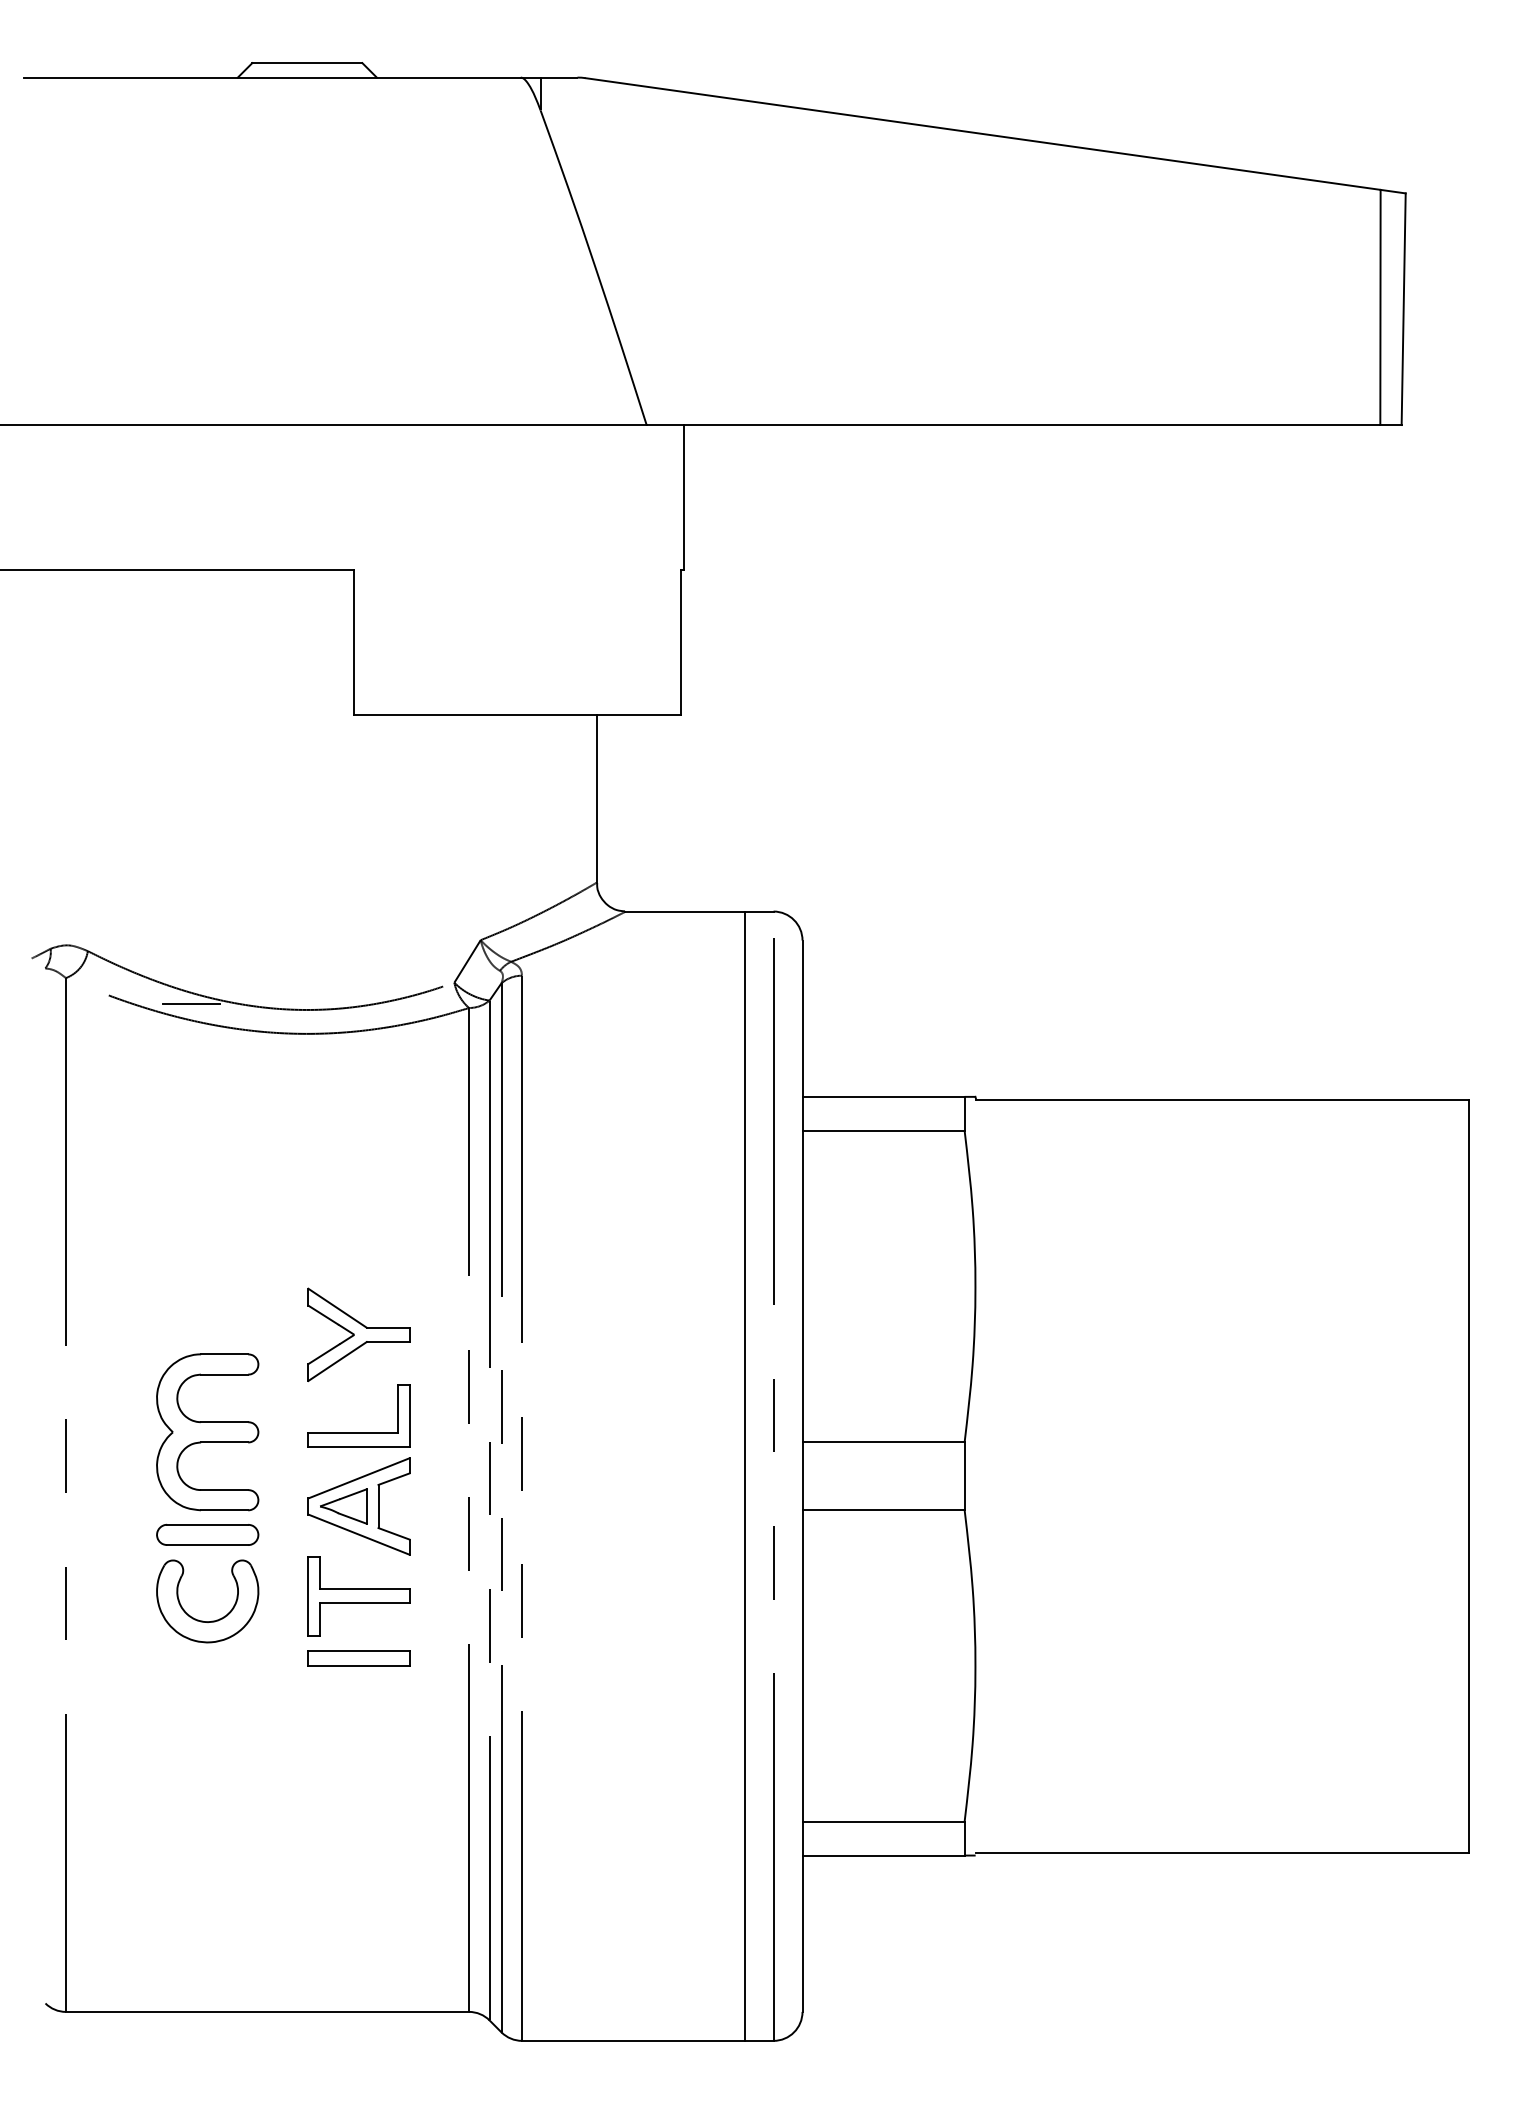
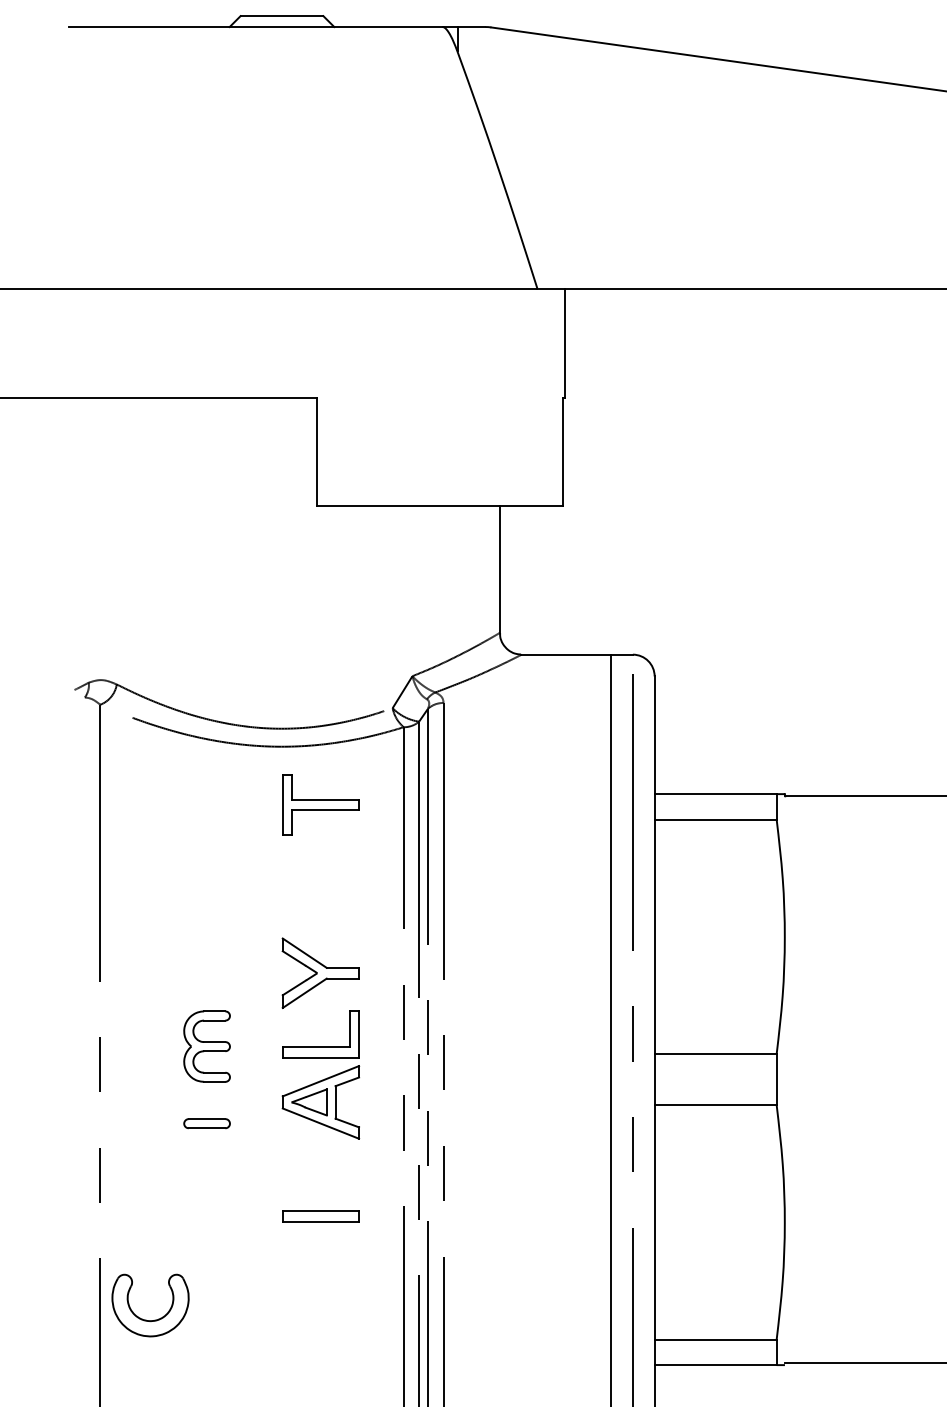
line: (191, 1004) -> (194, 724), removed
part: (207, 1432) -> (206, 1046), size x0.6
part: (207, 1534) -> (206, 1123), size x0.6
part: (358, 1596) -> (320, 805), moved
part: (202, 1620) -> (146, 1319), moved

